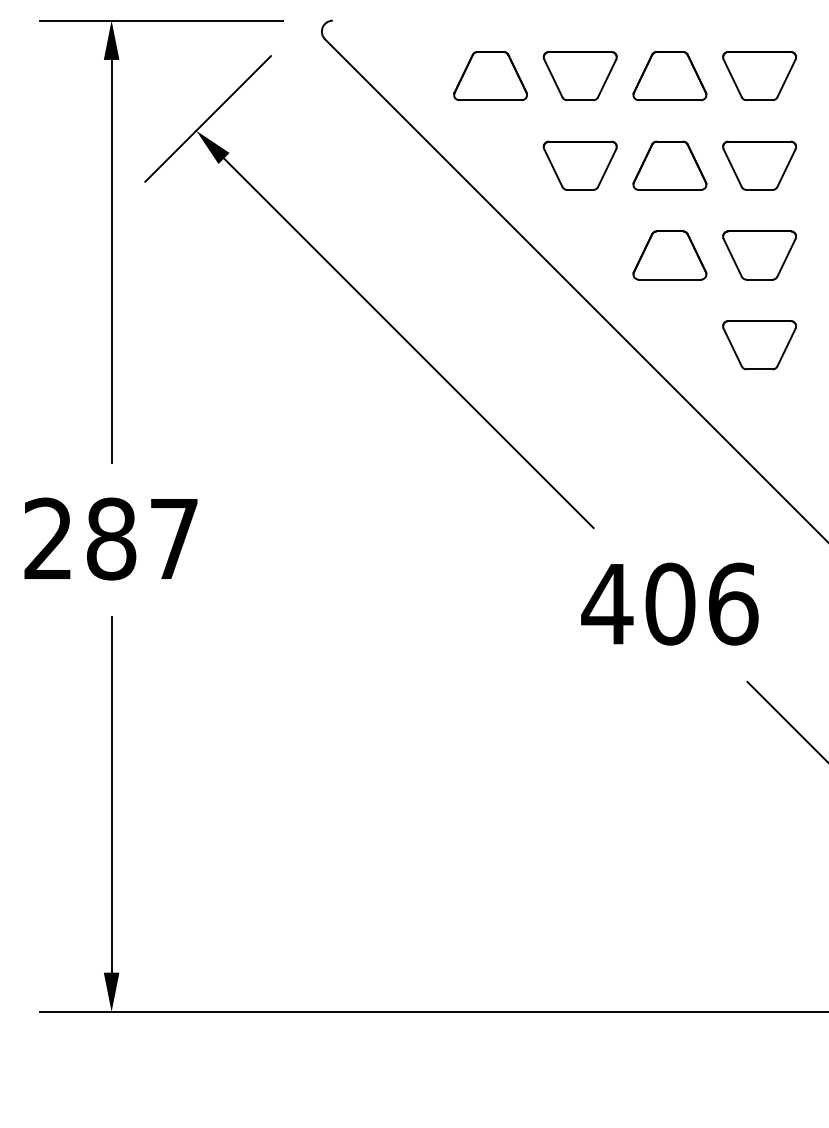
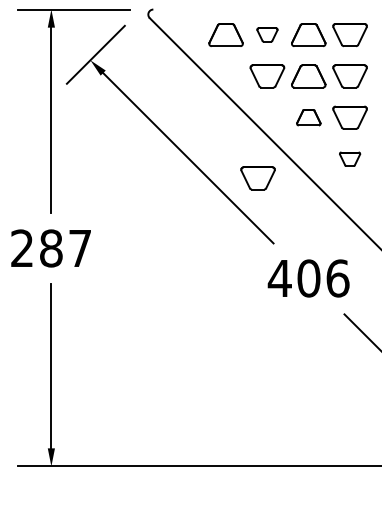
part: (580, 74) -> (267, 34), size x0.6
part: (669, 254) -> (308, 117), size x0.7
part: (758, 345) -> (349, 159), size x0.6
part: (558, 387) -> (257, 178), added

